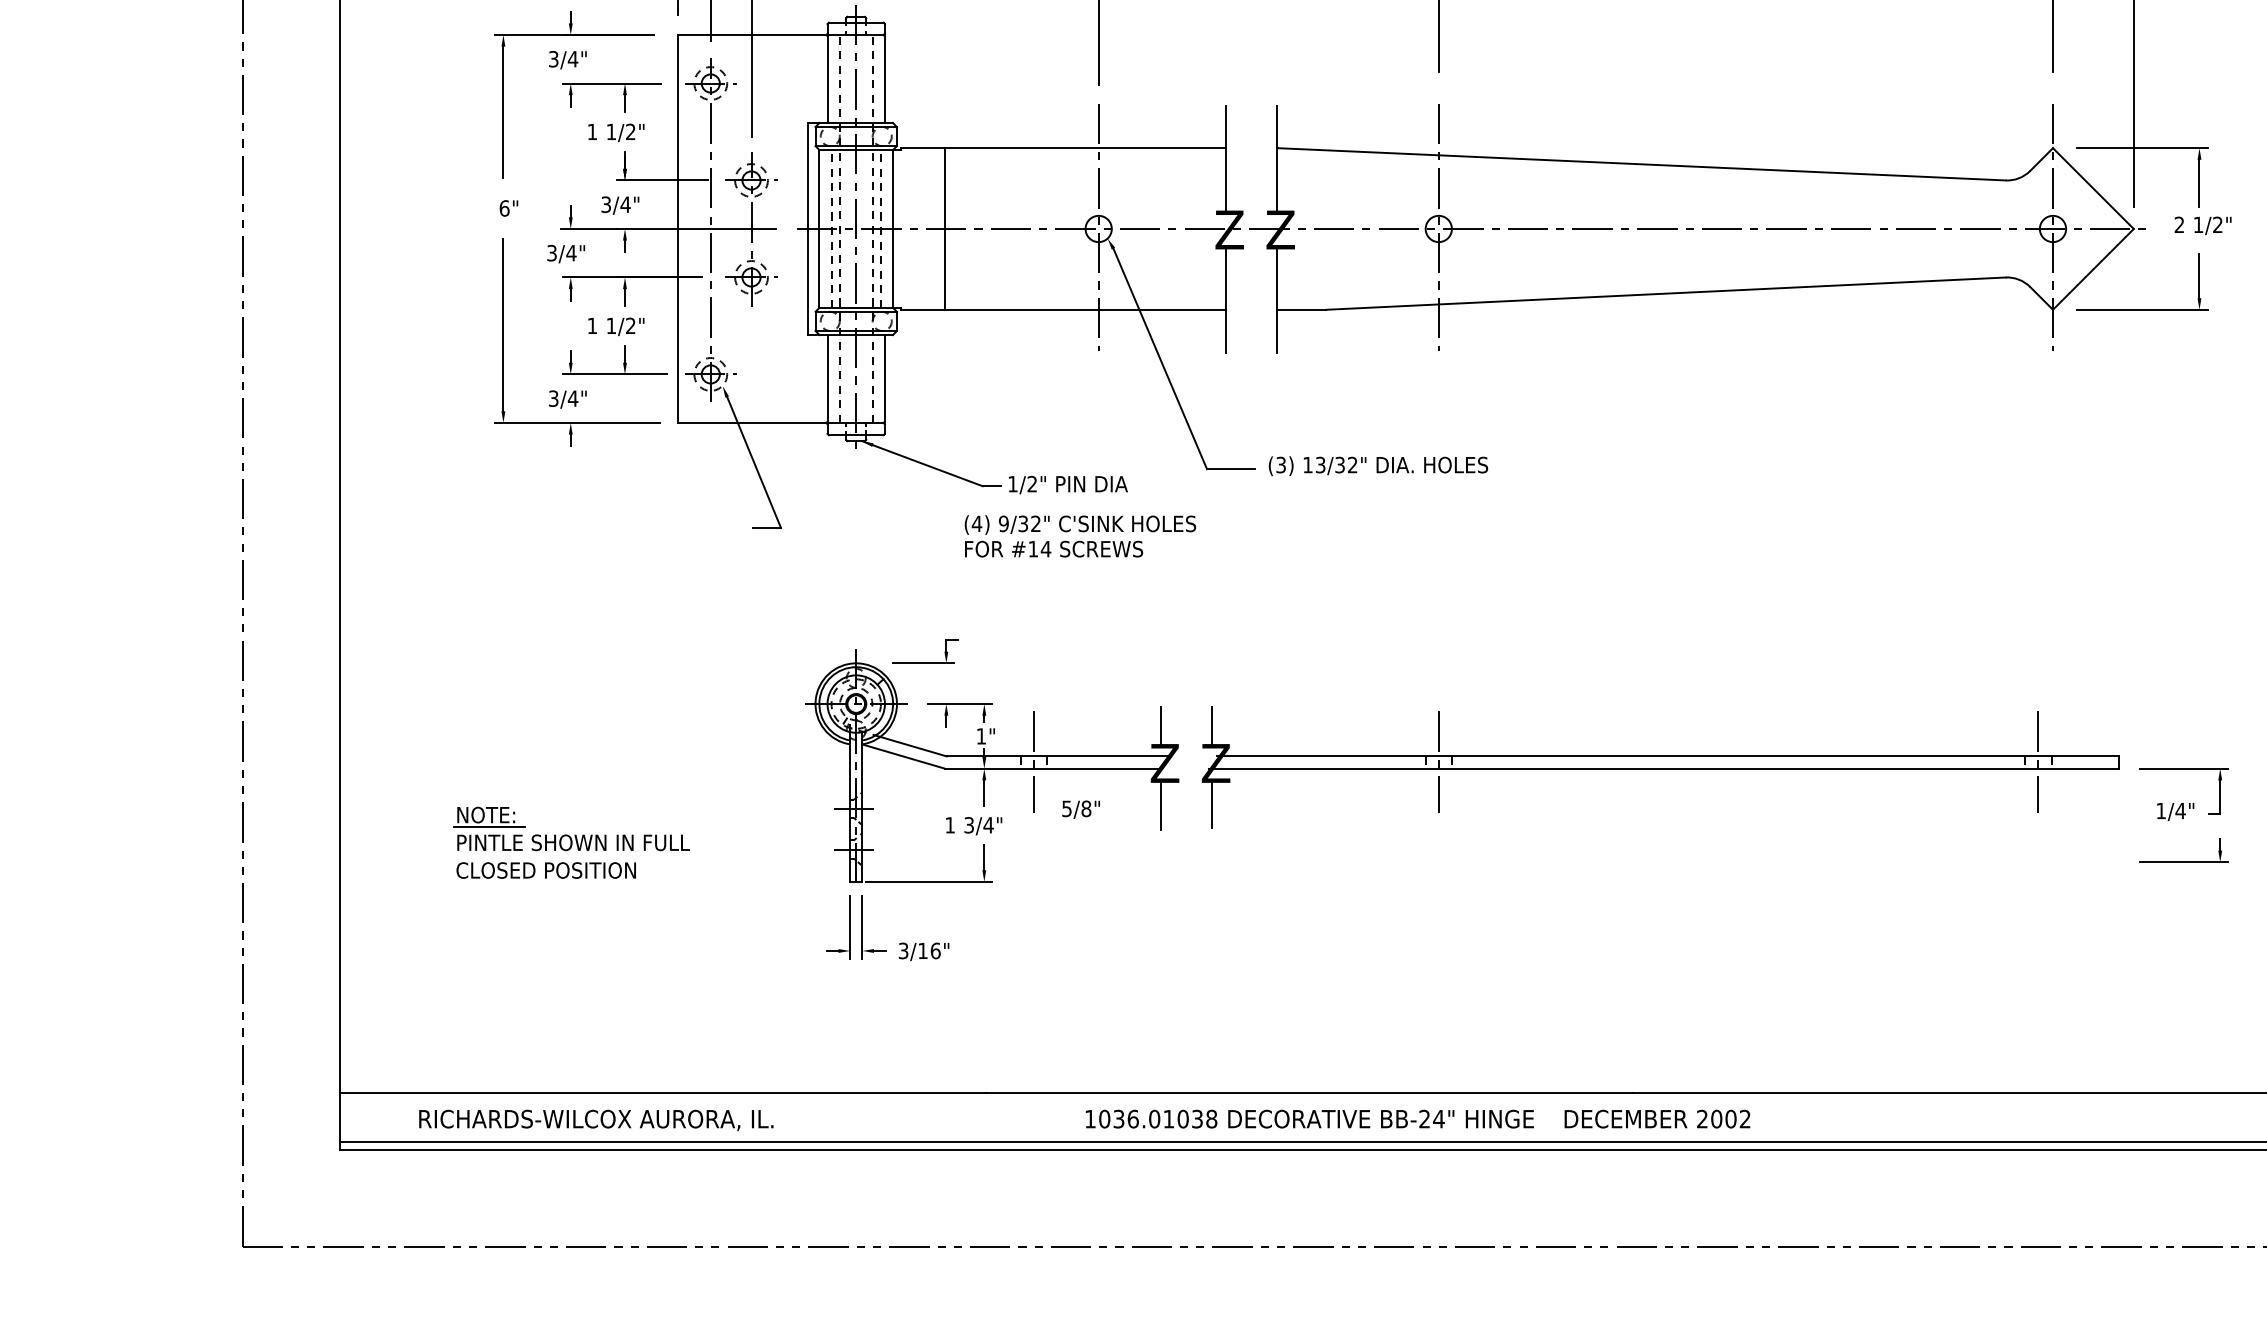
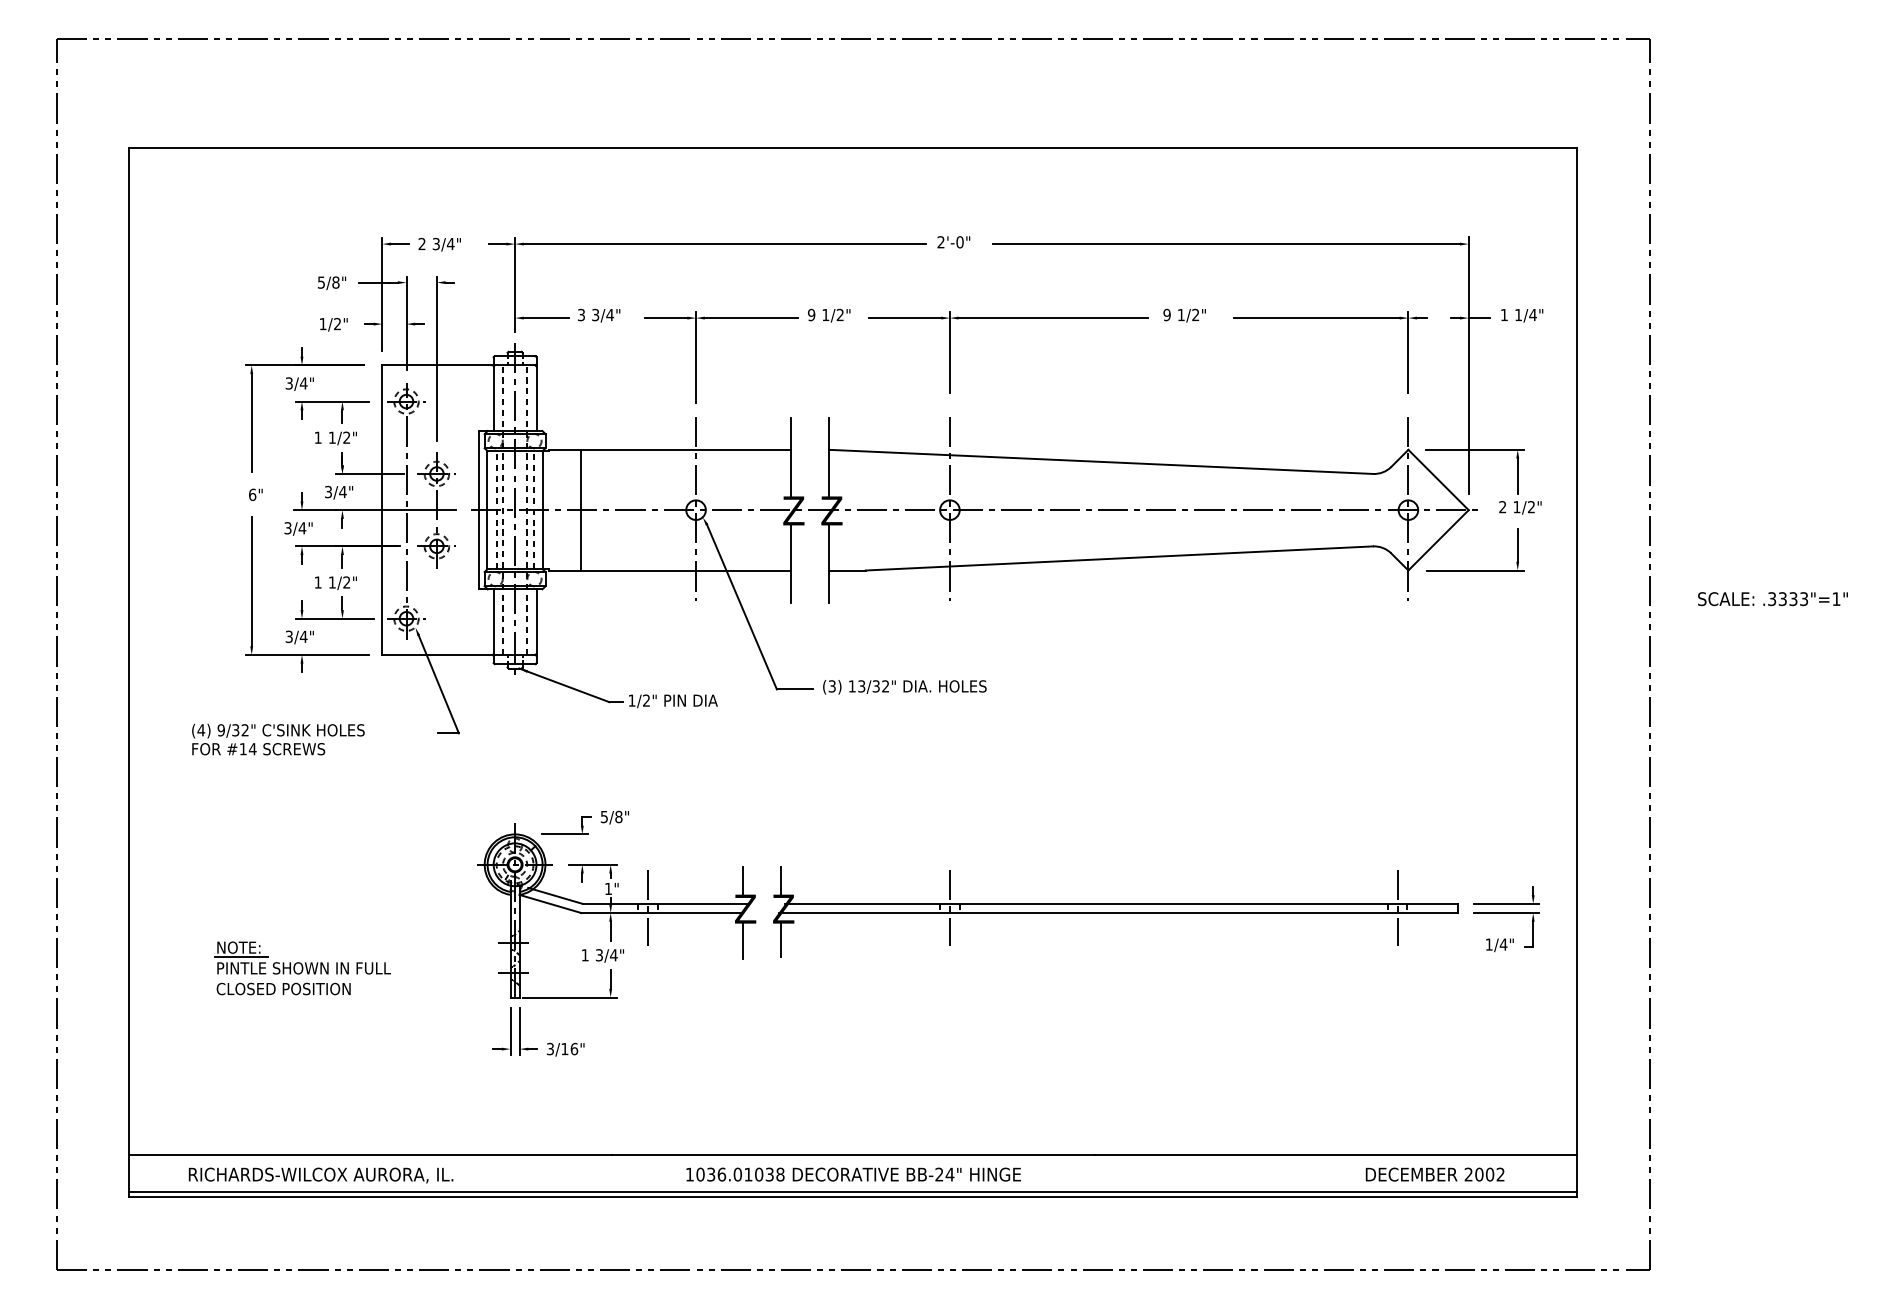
text: (1080, 536) -> (278, 739), moved
text: (1080, 809) -> (614, 817), moved
part: (2184, 861) -> (1506, 903), moved
text: (1656, 1118) -> (1434, 1174), moved

